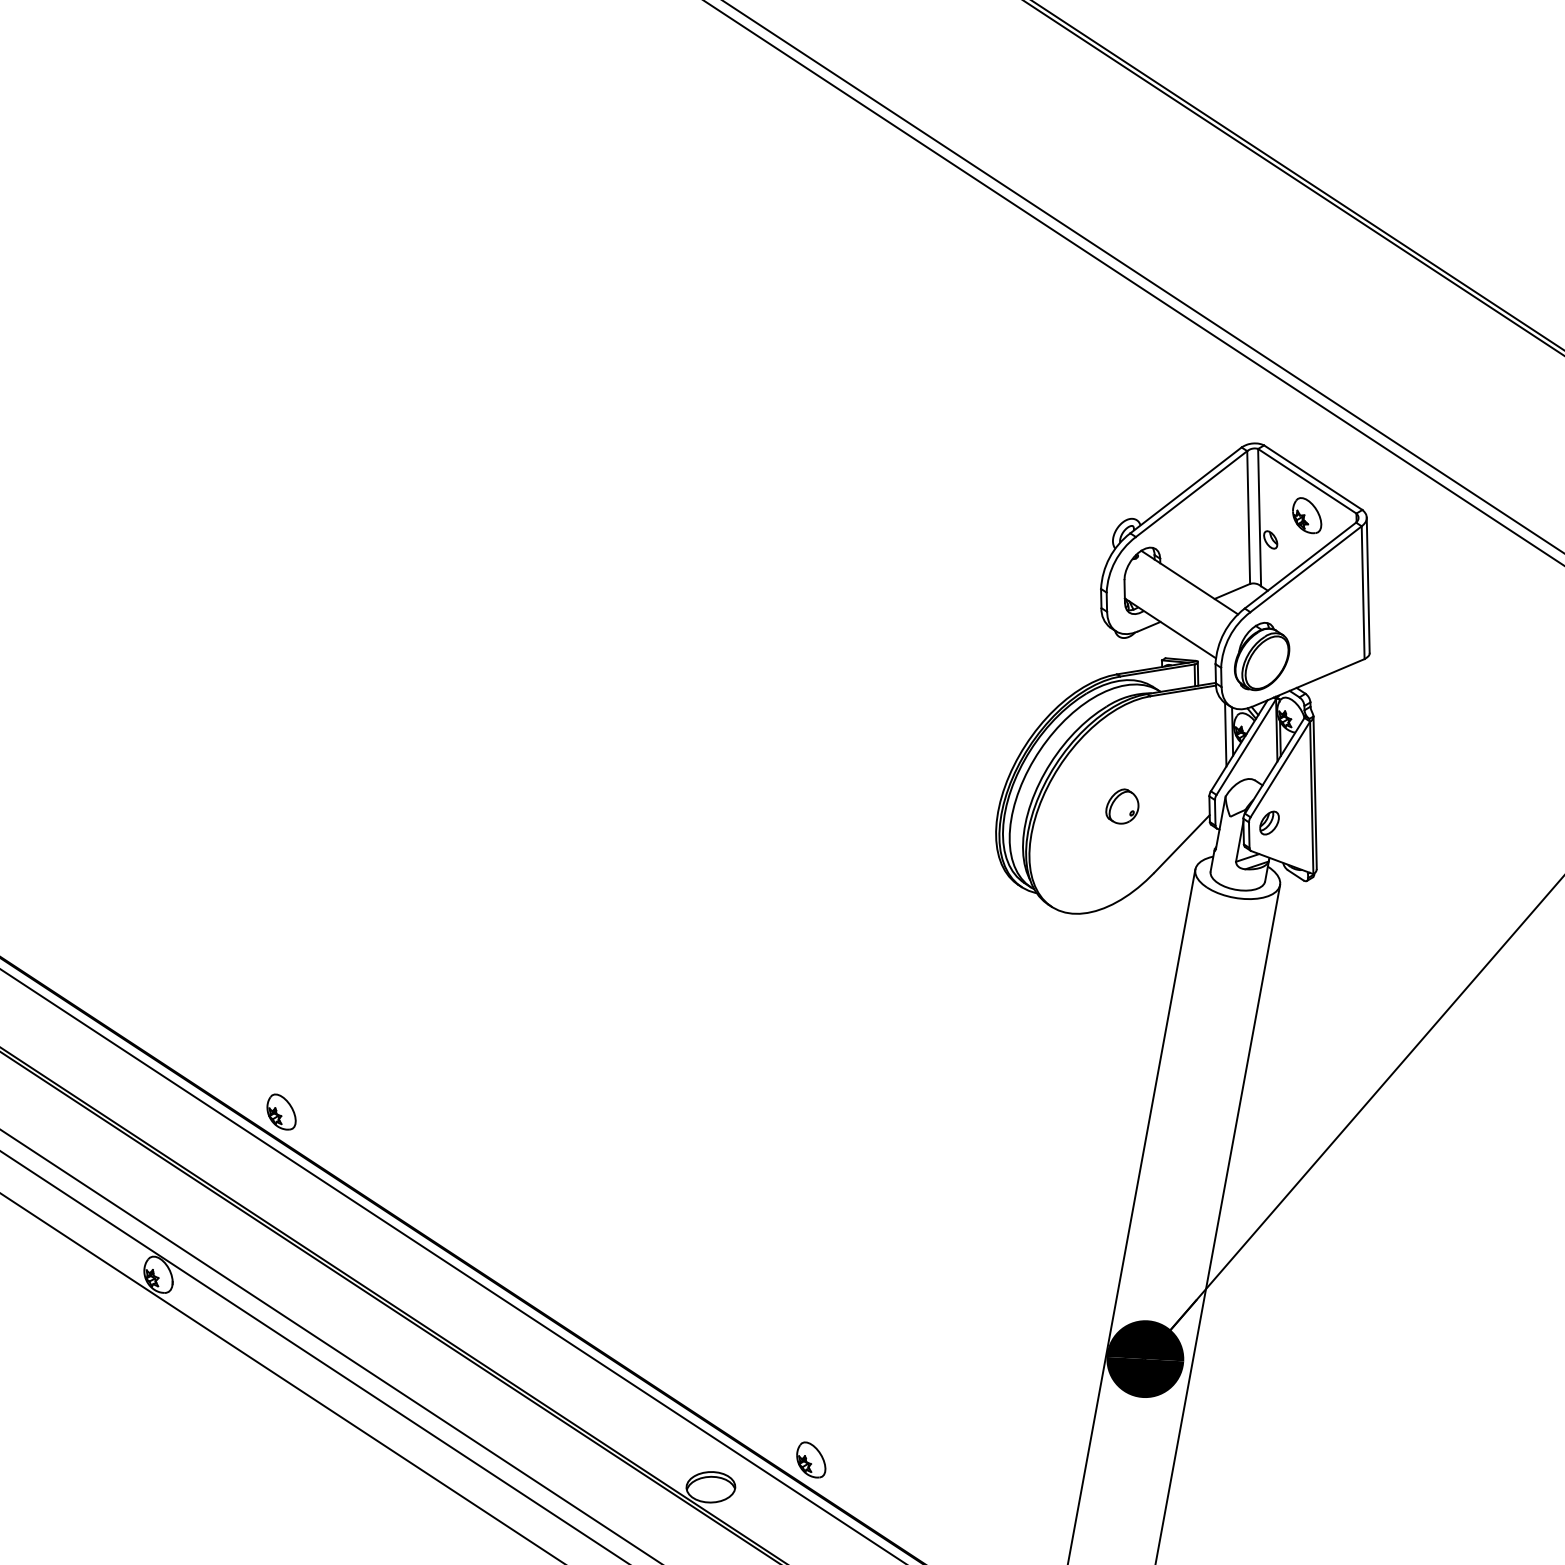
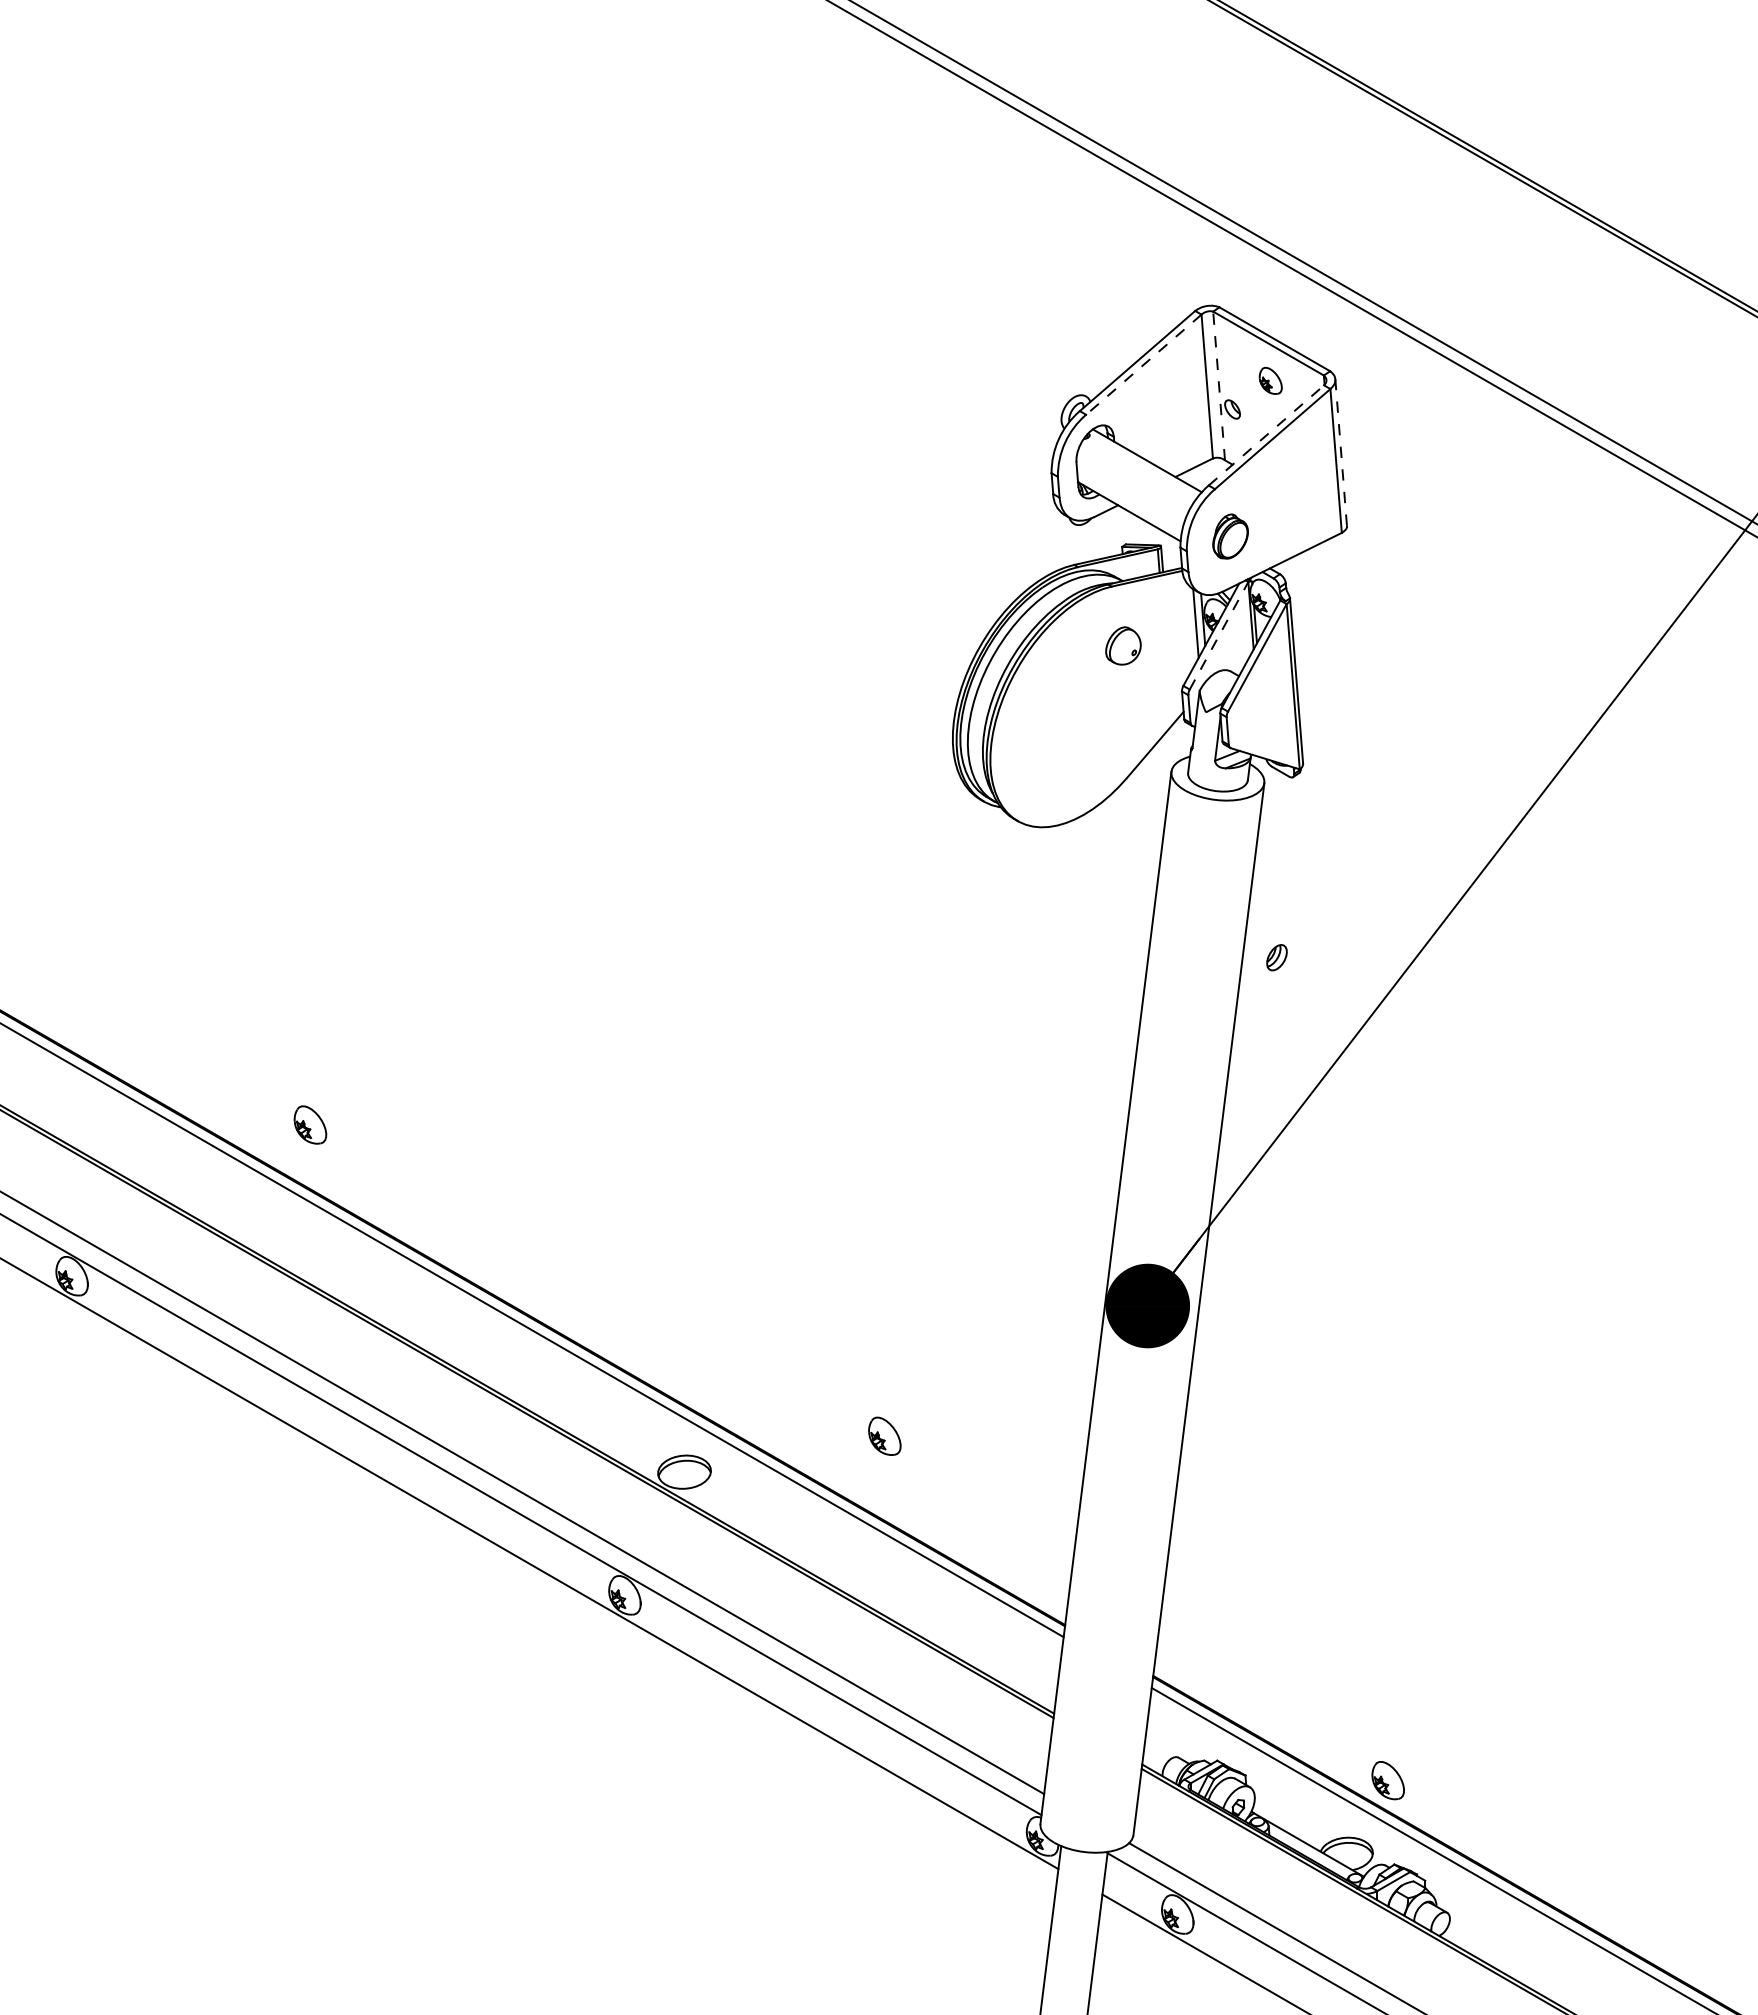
line: (1191, 494) -> (1143, 365), solid -> dashed
part: (1307, 515) -> (1270, 380), size x0.7
line: (1259, 517) -> (1219, 385), solid -> dashed
line: (1300, 565) -> (1266, 435), solid -> dashed
line: (1368, 585) -> (1341, 452), solid -> dashed
part: (1262, 656) -> (1230, 536), size x0.6
line: (1246, 746) -> (1219, 635), solid -> dashed
part: (1122, 806) -> (1123, 645), moved
part: (1269, 822) -> (1276, 957), moved
part: (281, 1111) -> (310, 1124), moved
part: (811, 1459) -> (884, 1435), moved

